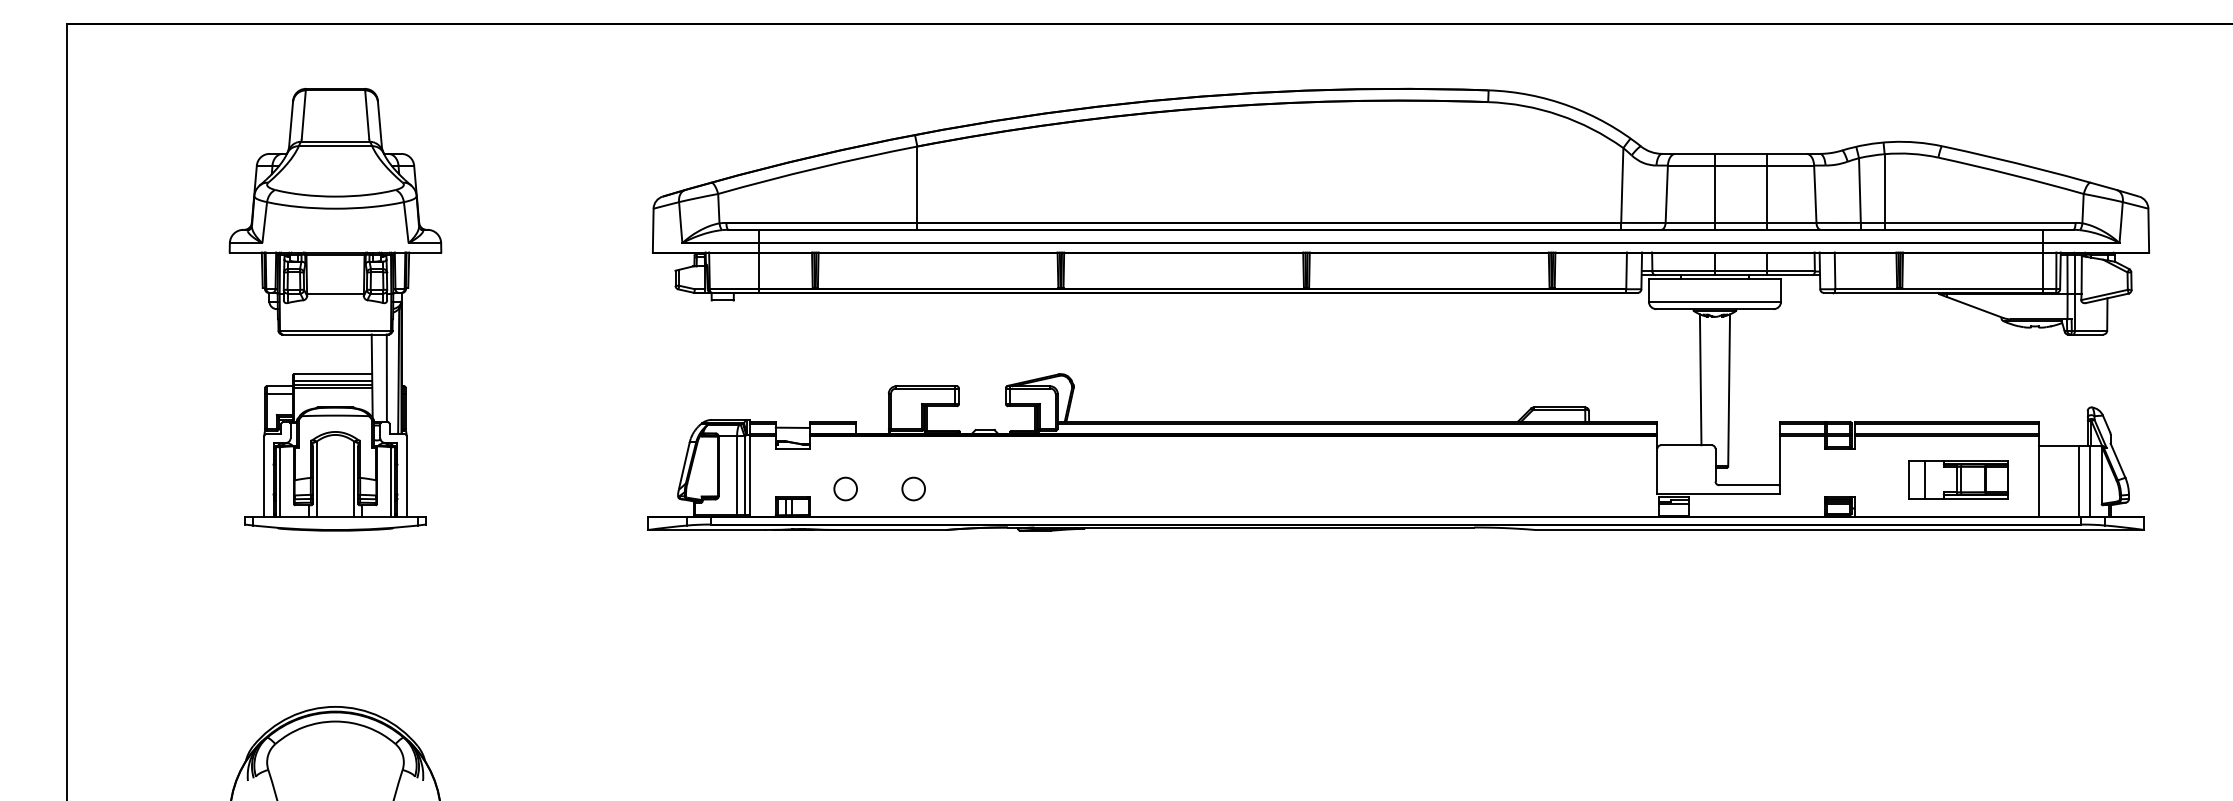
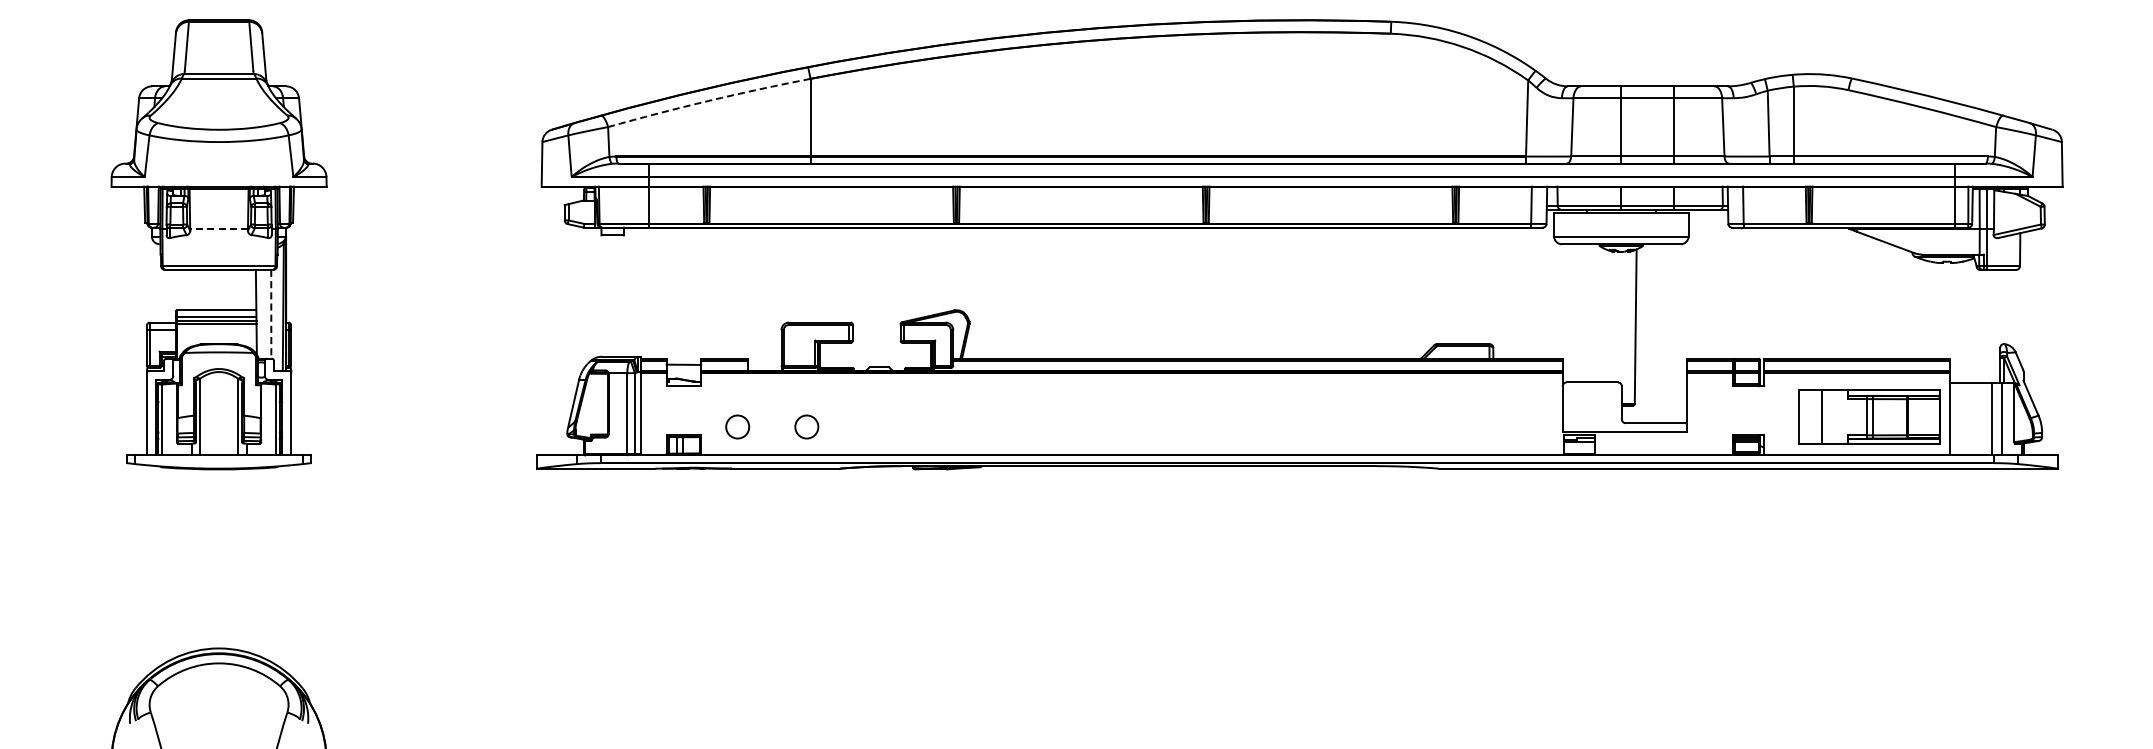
arc: (817, 168) -> (709, 101), solid -> dashed
line: (335, 294) -> (219, 229), solid -> dashed
line: (386, 378) -> (270, 314), solid -> dashed
line: (1700, 379) -> (1606, 315), removed
part: (1958, 479) -> (1868, 417), size x1.4

